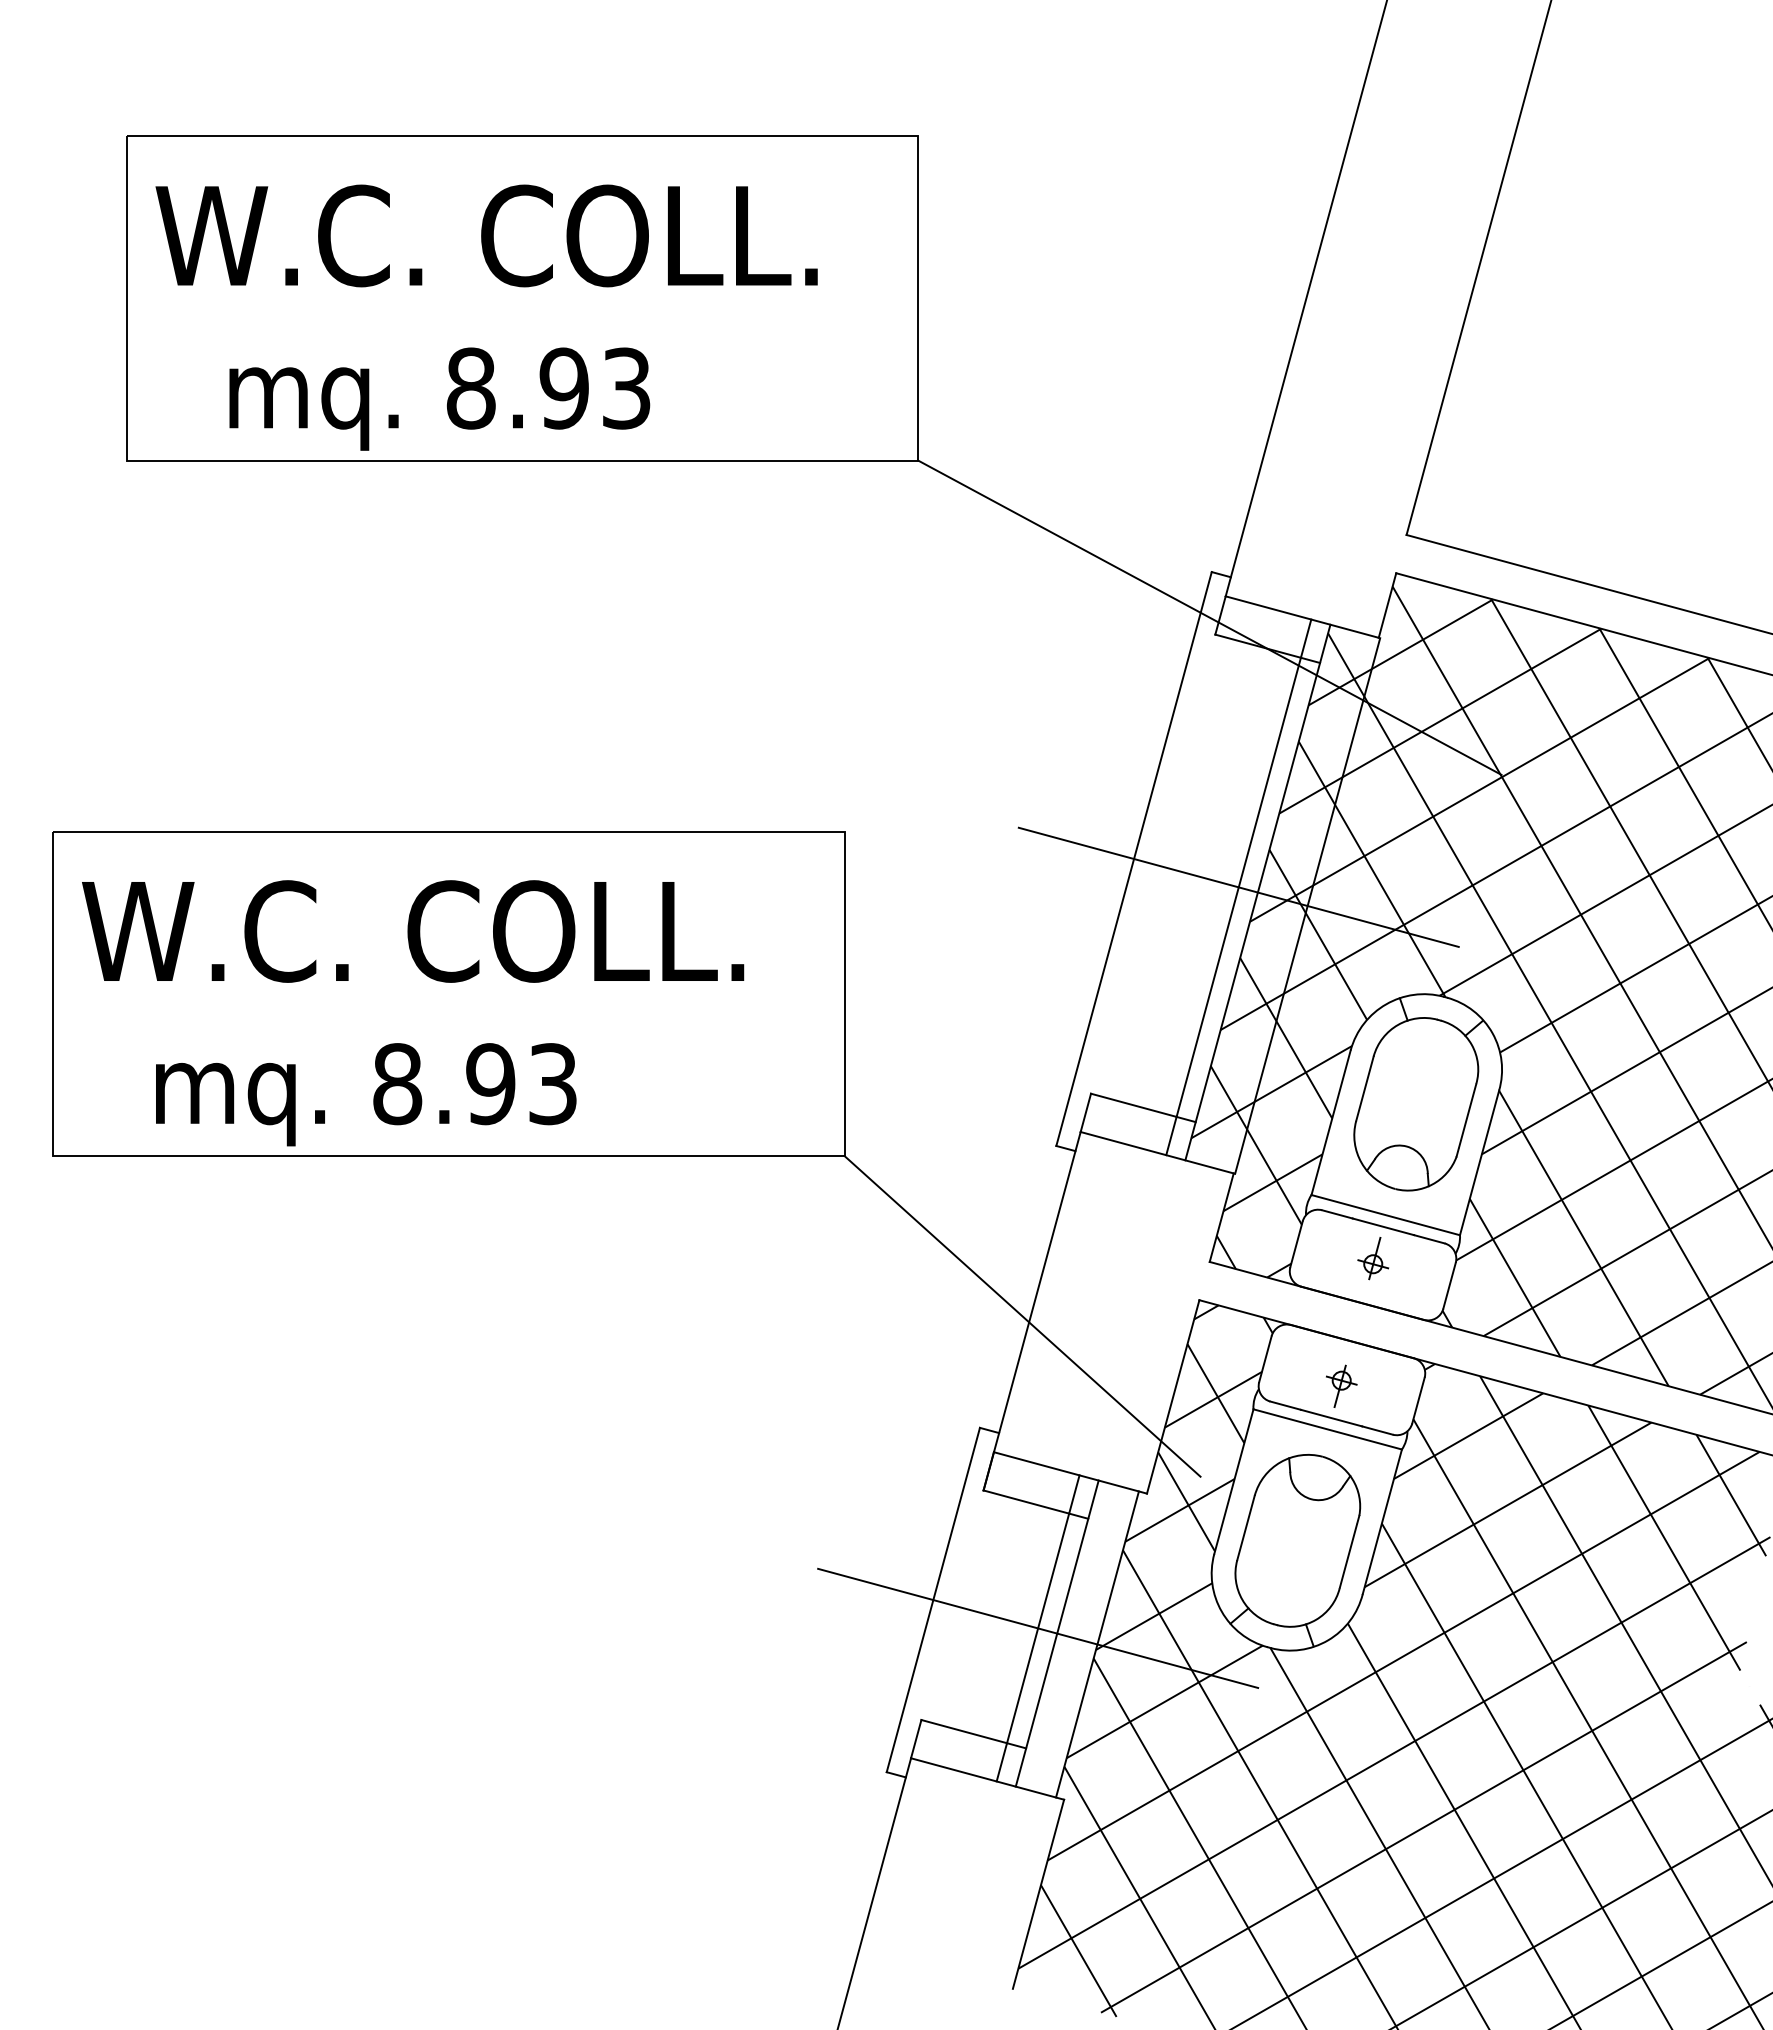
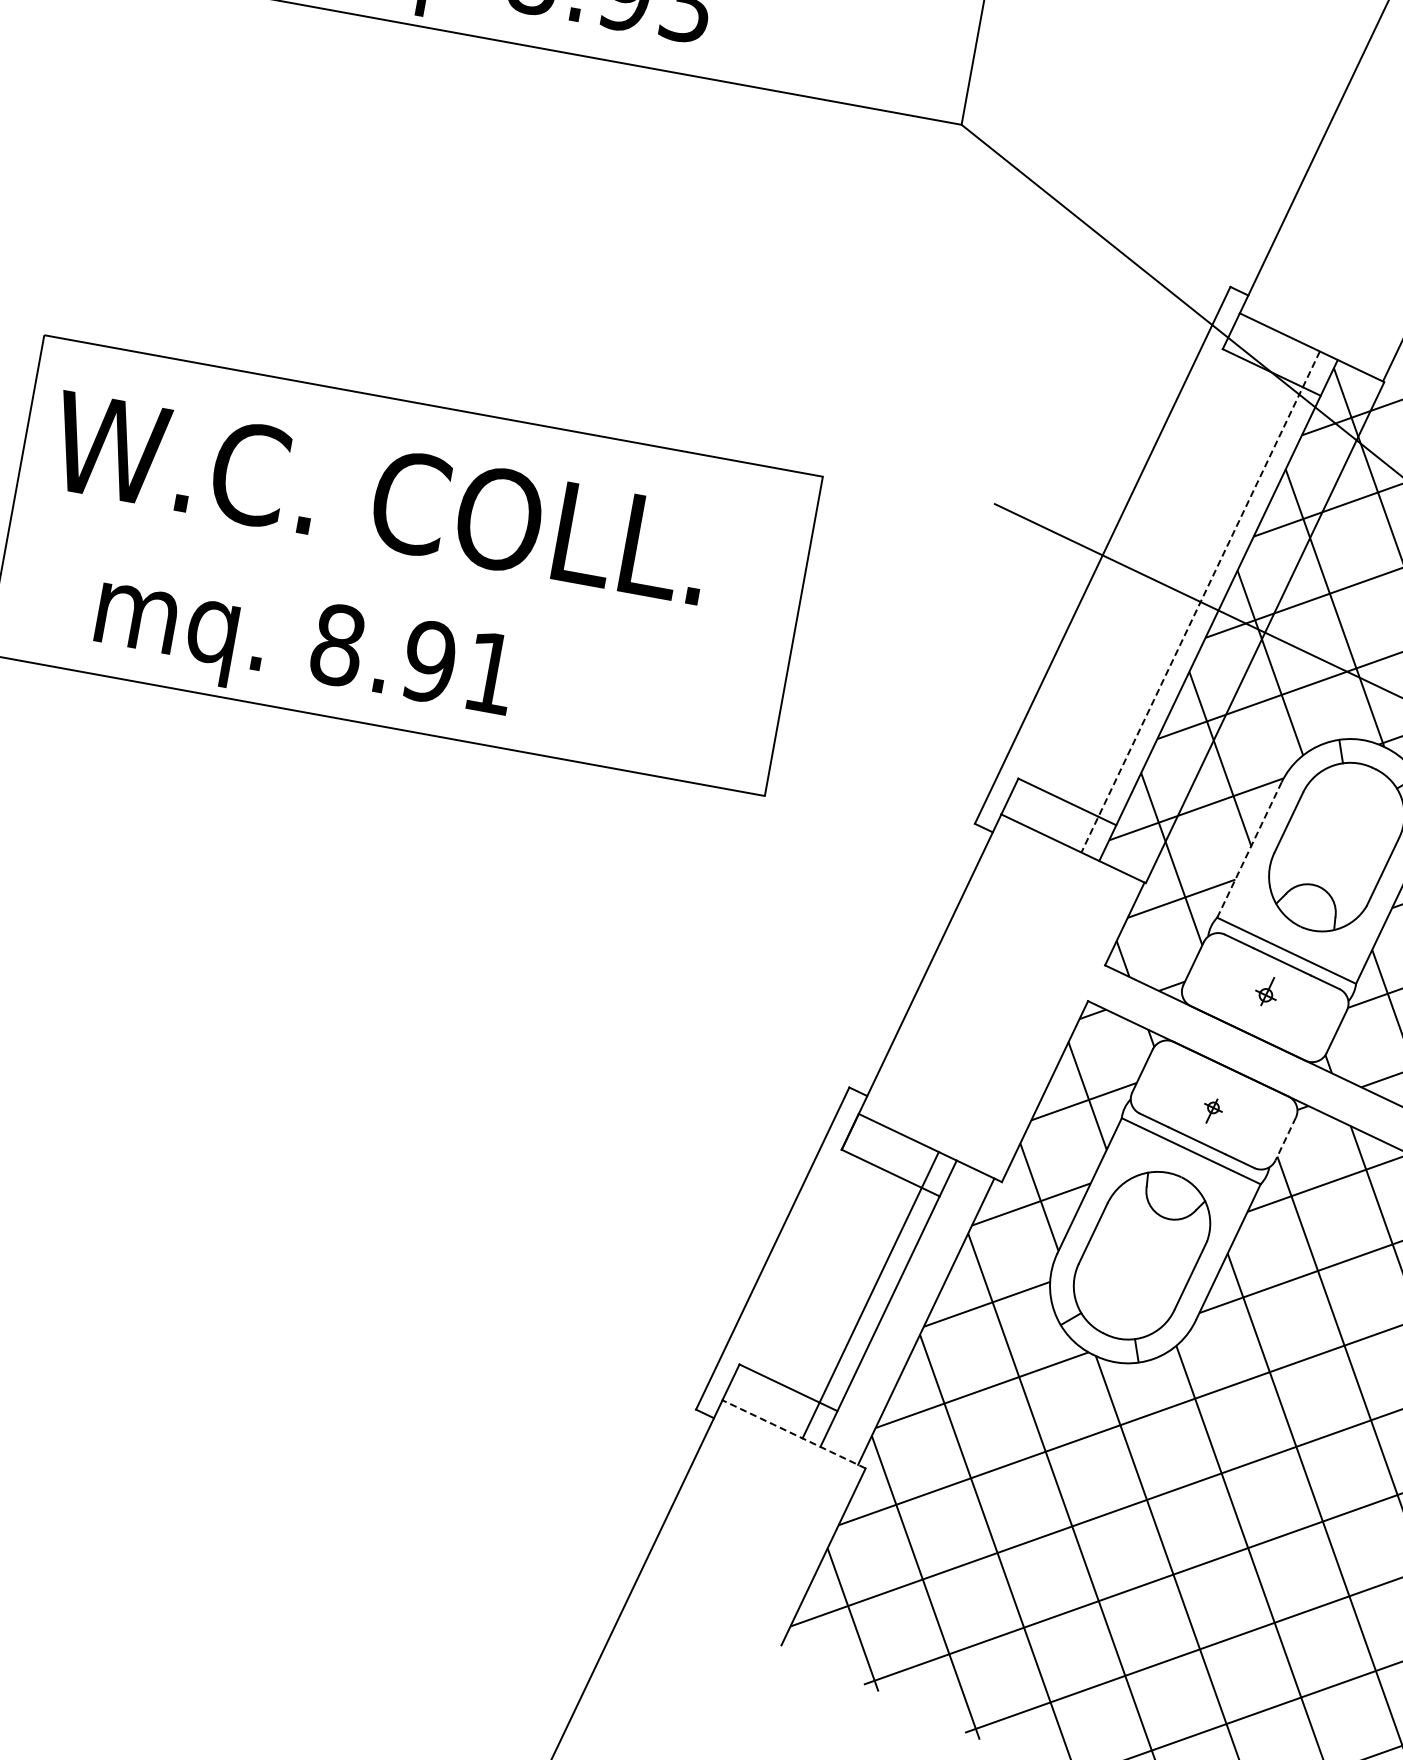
line: (1238, 887) -> (1200, 602), solid -> dashed
text: (552, 1084) -> (490, 673), 8.93 -> 8.91
line: (1331, 1122) -> (1249, 849), solid -> dashed
part: (1373, 1258) -> (1266, 991), size x0.7
line: (1022, 1316) -> (911, 985), removed
part: (1341, 1385) -> (1212, 1110), size x0.6
line: (1418, 1400) -> (1285, 1139), solid -> dashed
line: (1038, 1627) -> (871, 1294), removed
line: (987, 1778) -> (794, 1433), solid -> dashed

